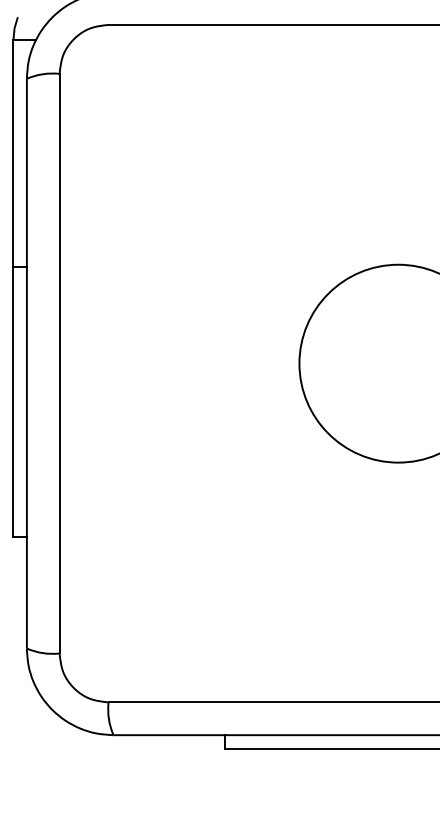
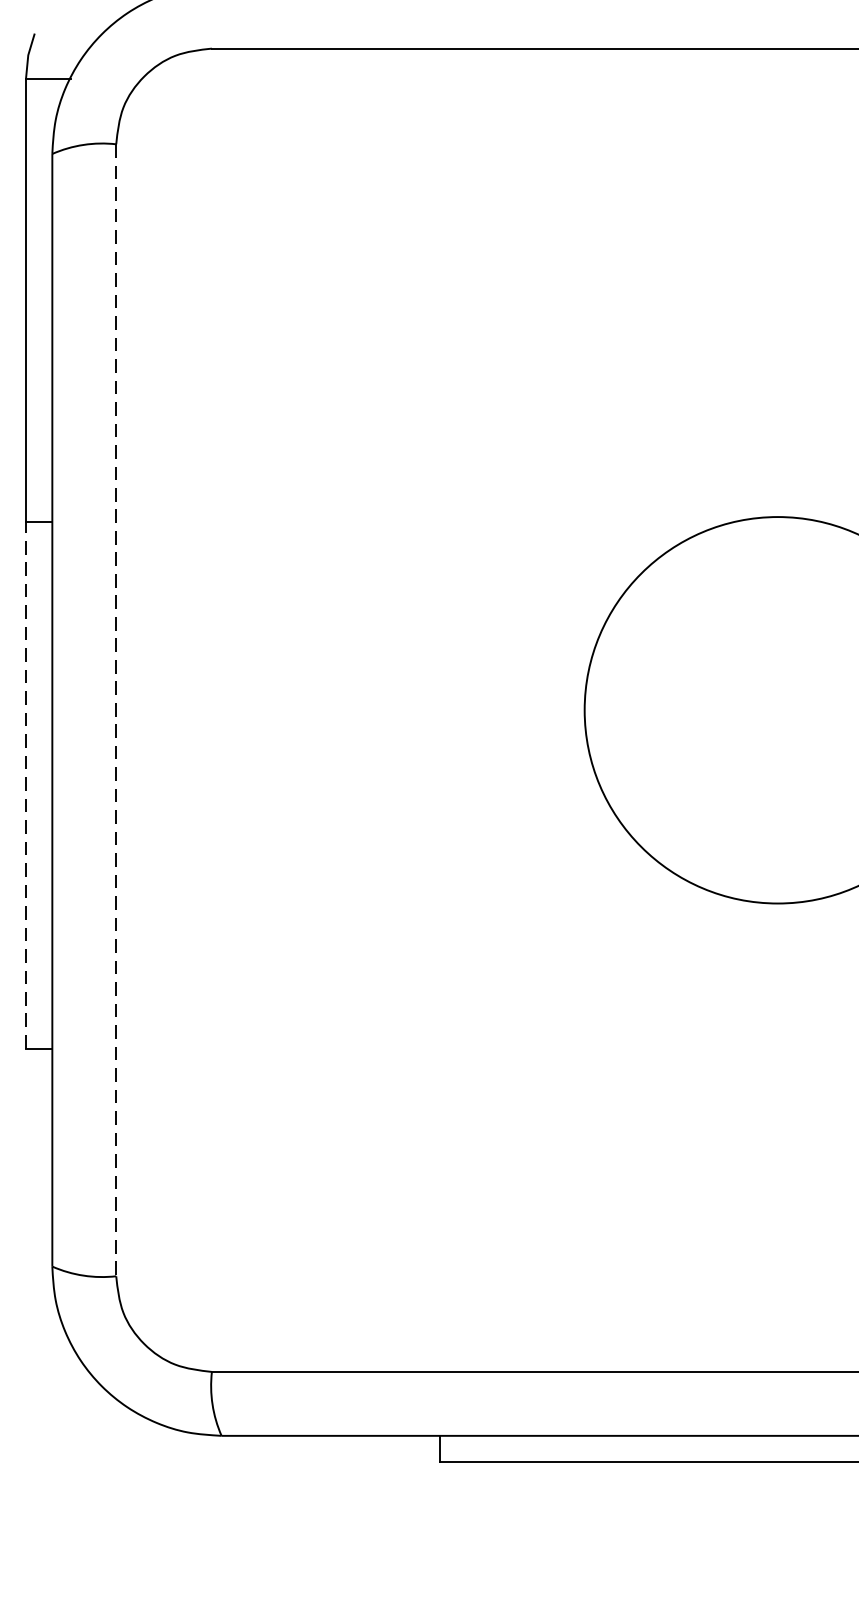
line: (59, 363) -> (116, 709), solid -> dashed
line: (13, 402) -> (26, 786), solid -> dashed

